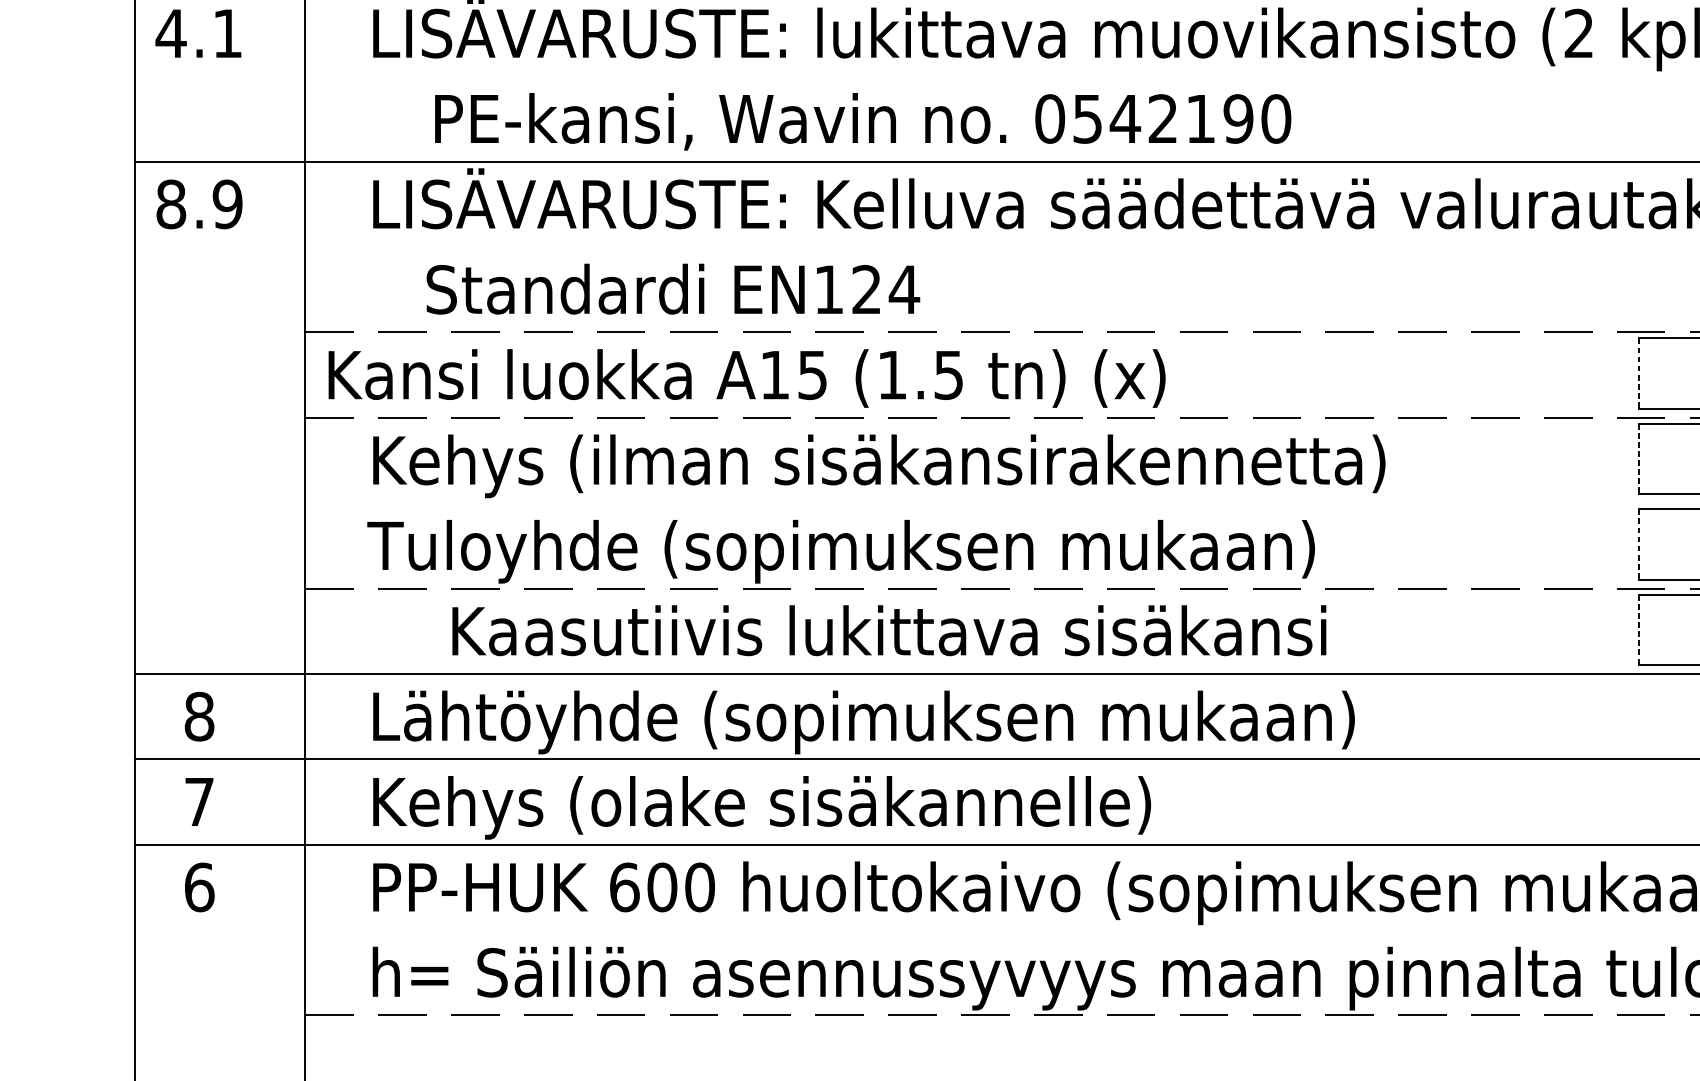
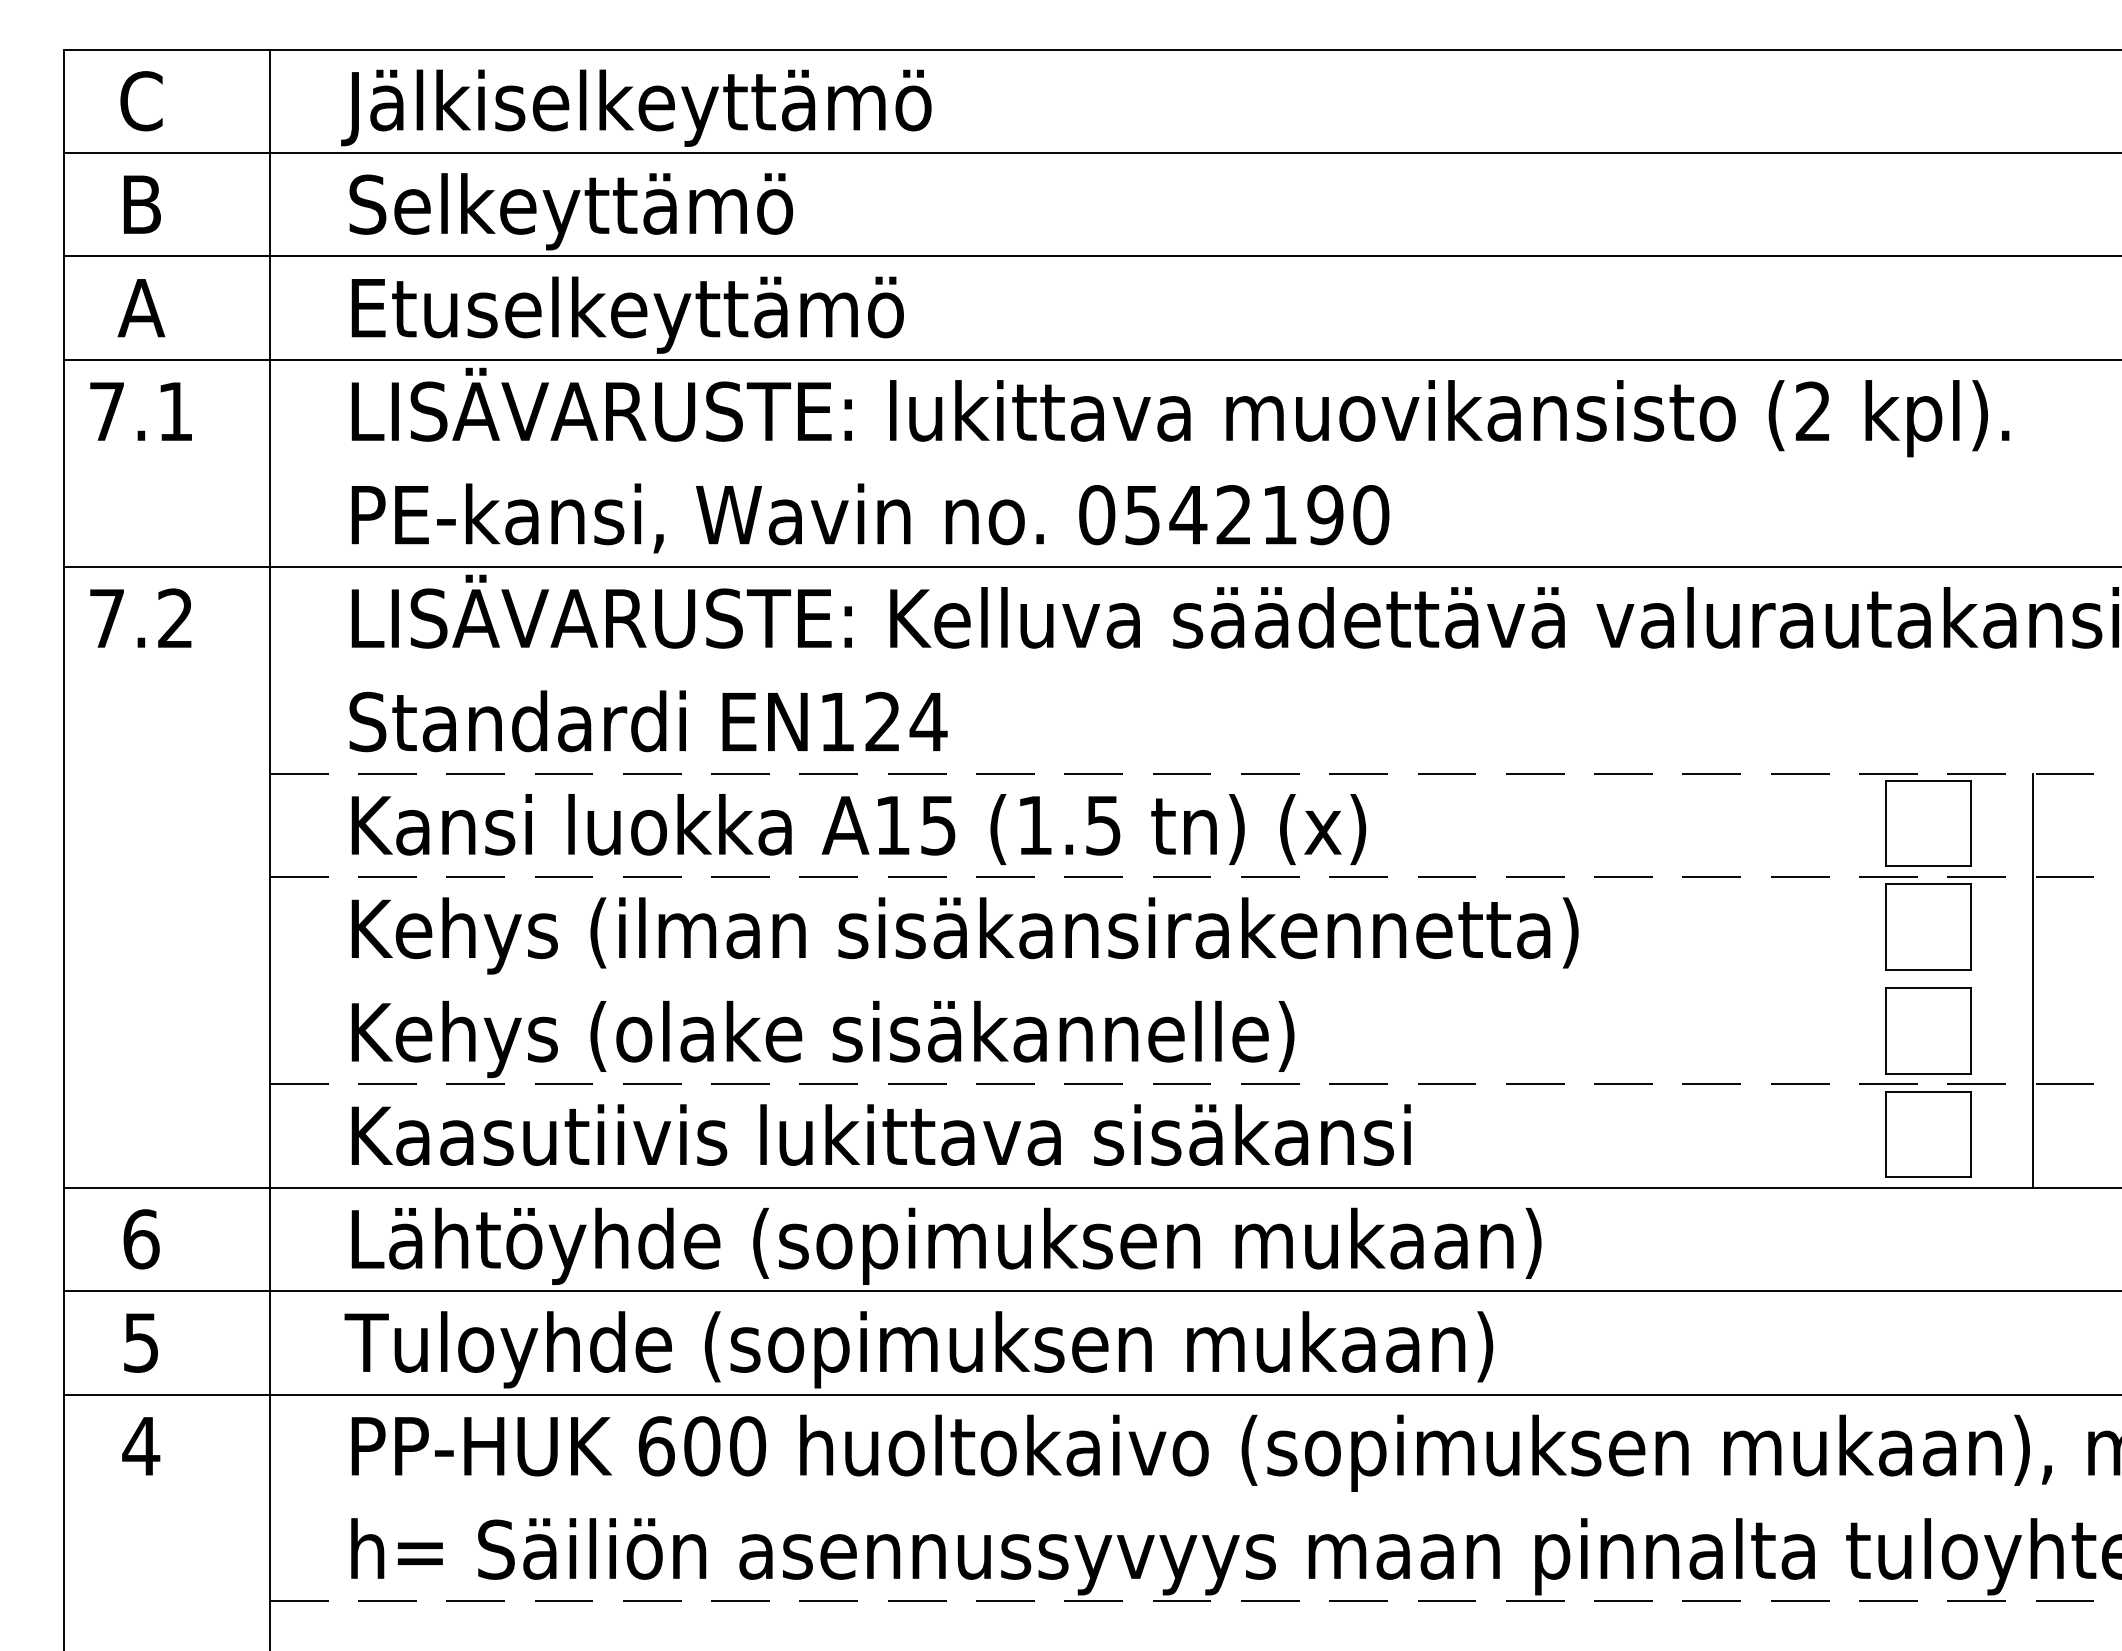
text: (170, 33) -> (106, 411), 4.1 -> 7.1
text: (863, 121) -> (870, 518), moved
text: (199, 204) -> (141, 618), 8.9 -> 7.2
text: (673, 289) -> (648, 721), moved
line: (1638, 373) -> (1885, 823), dashed -> solid
text: (746, 378) -> (858, 829), moved
line: (1638, 459) -> (1885, 927), dashed -> solid
line: (1638, 544) -> (1885, 1030), dashed -> solid
text: (840, 551) -> (918, 1039), Tuloyhde (sopimuksen mukaan) -> Kehys (olake sisäkannelle)
text: (888, 630) -> (880, 1134), moved
line: (1638, 630) -> (1885, 1134), dashed -> solid
text: (199, 716) -> (141, 1239), 8 -> 6
text: (199, 801) -> (141, 1342), 7 -> 5
text: (840, 807) -> (918, 1349), Kehys (olake sisäkannelle) -> Tuloyhde (sopimuksen mukaan)
text: (199, 887) -> (141, 1446), 6 -> 4

